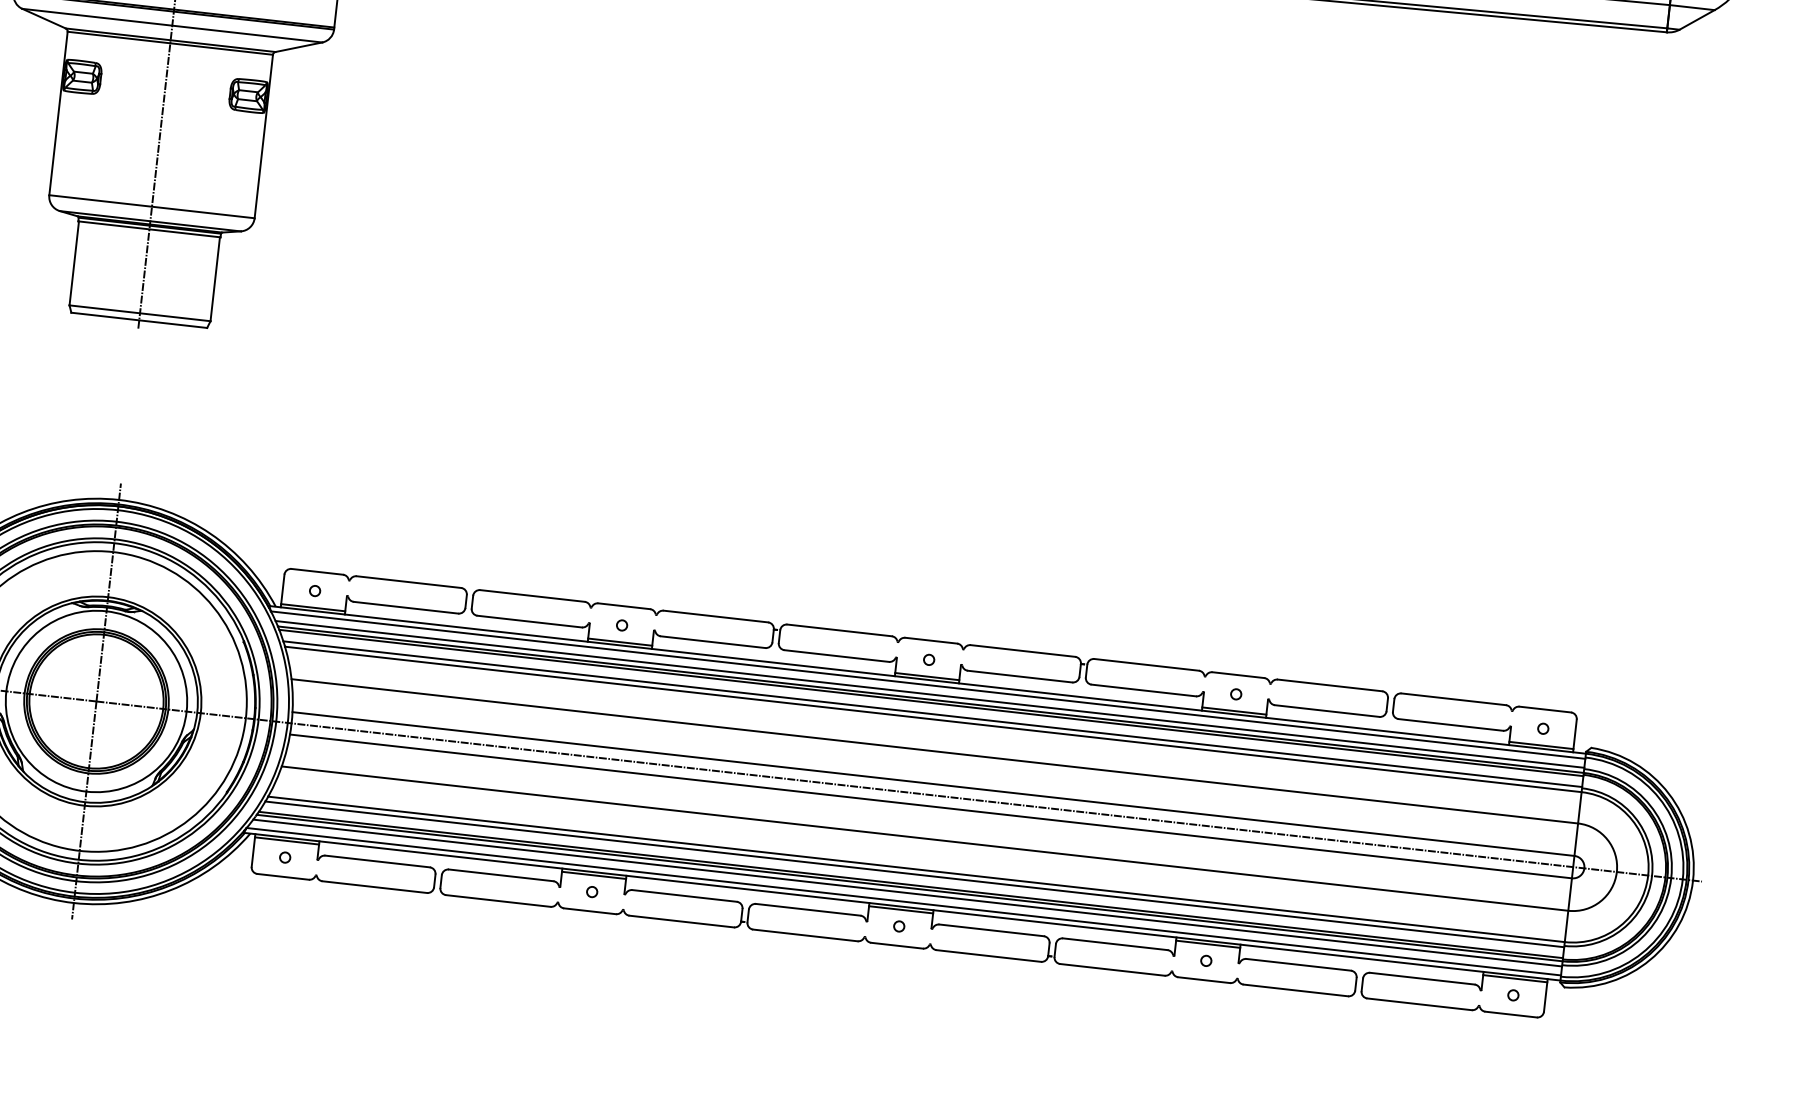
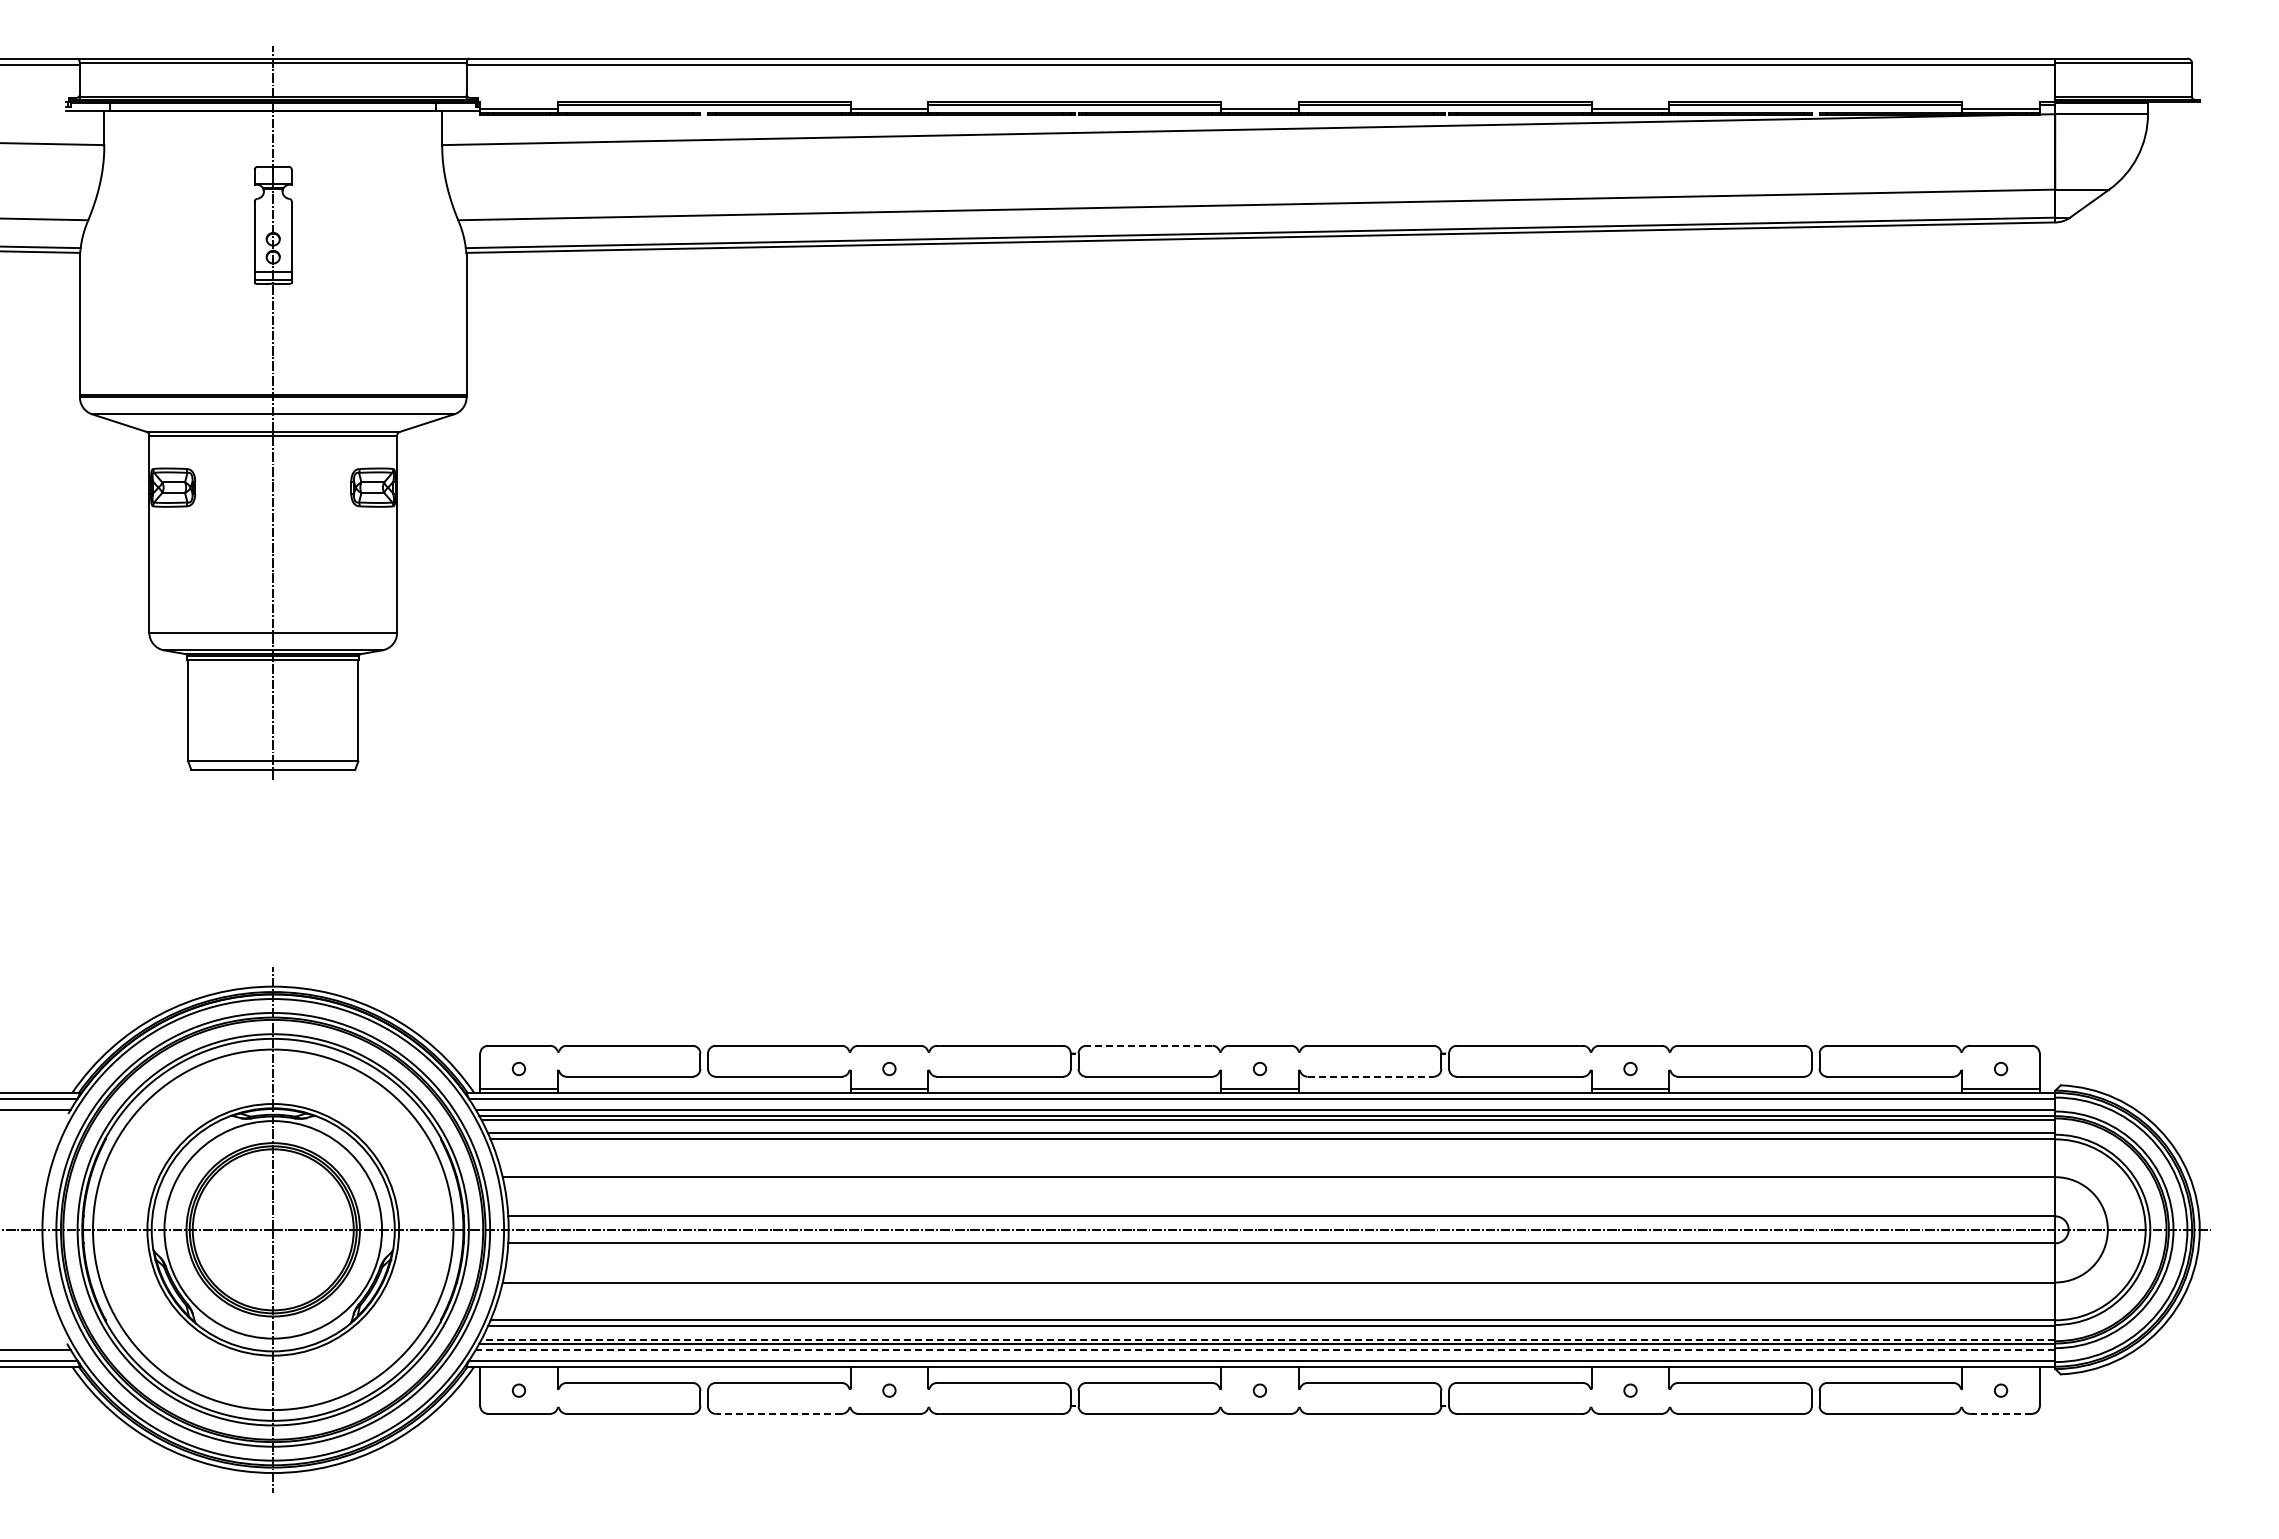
line: (838, 630) -> (1148, 1045), solid -> dashed
line: (1020, 676) -> (1371, 1076), solid -> dashed
line: (286, 840) -> (518, 1370), removed
line: (594, 875) -> (889, 1370), removed
line: (911, 884) -> (1268, 1339), solid -> dashed
line: (907, 892) -> (1265, 1349), solid -> dashed
line: (498, 900) -> (778, 1413), solid -> dashed
line: (900, 909) -> (1259, 1370), removed
line: (1208, 944) -> (1630, 1370), removed
line: (1514, 978) -> (2000, 1370), removed
line: (1510, 1014) -> (2000, 1413), solid -> dashed

